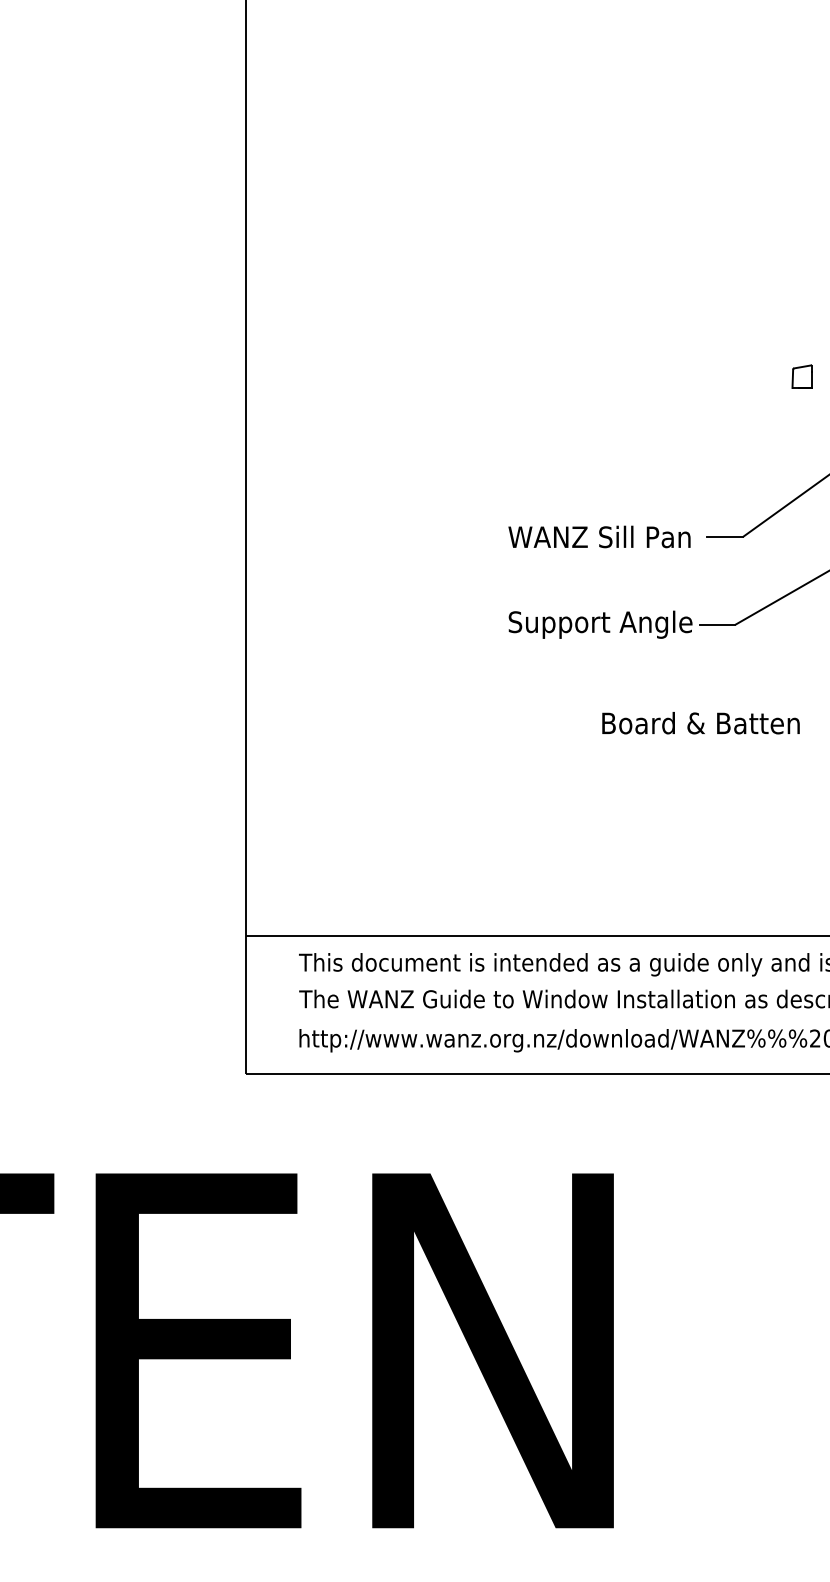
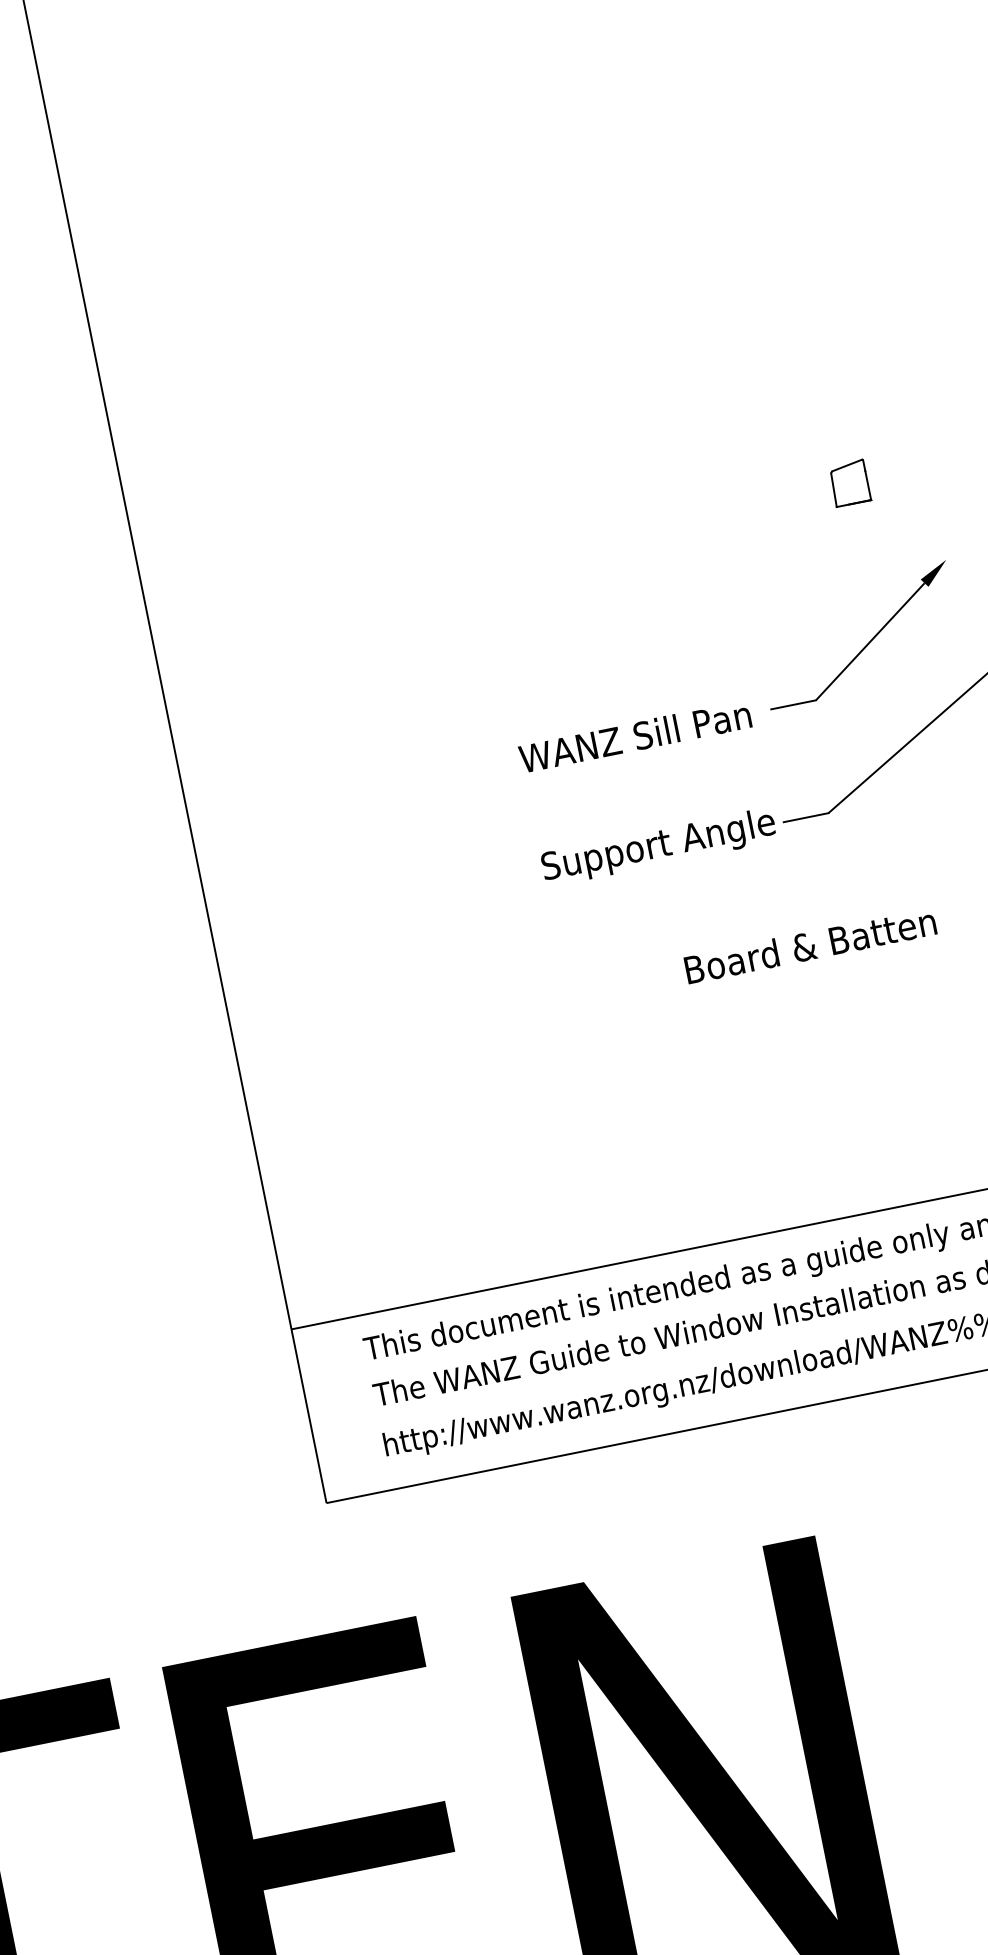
part: (801, 376) -> (849, 483), size x1.43

